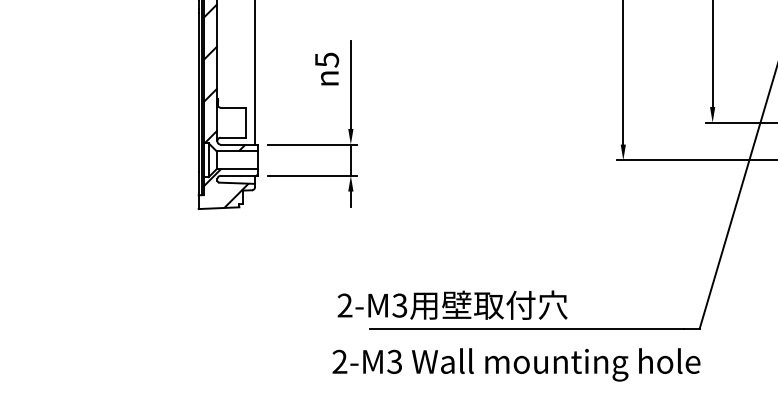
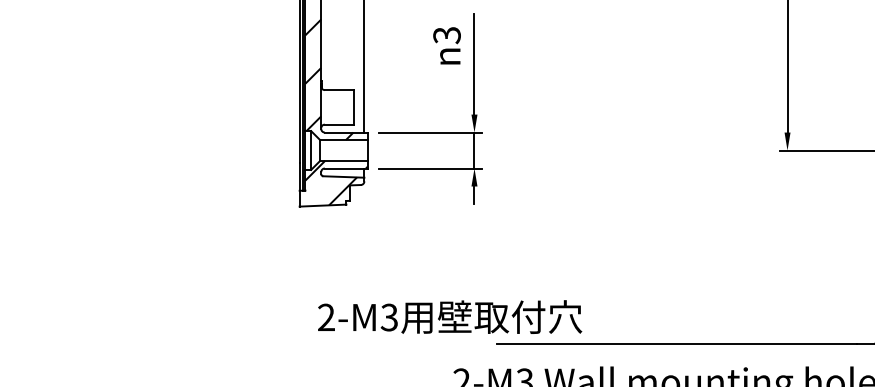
text: (326, 59) -> (446, 34), 5 -> 3
text: (452, 304) -> (449, 316), moved

